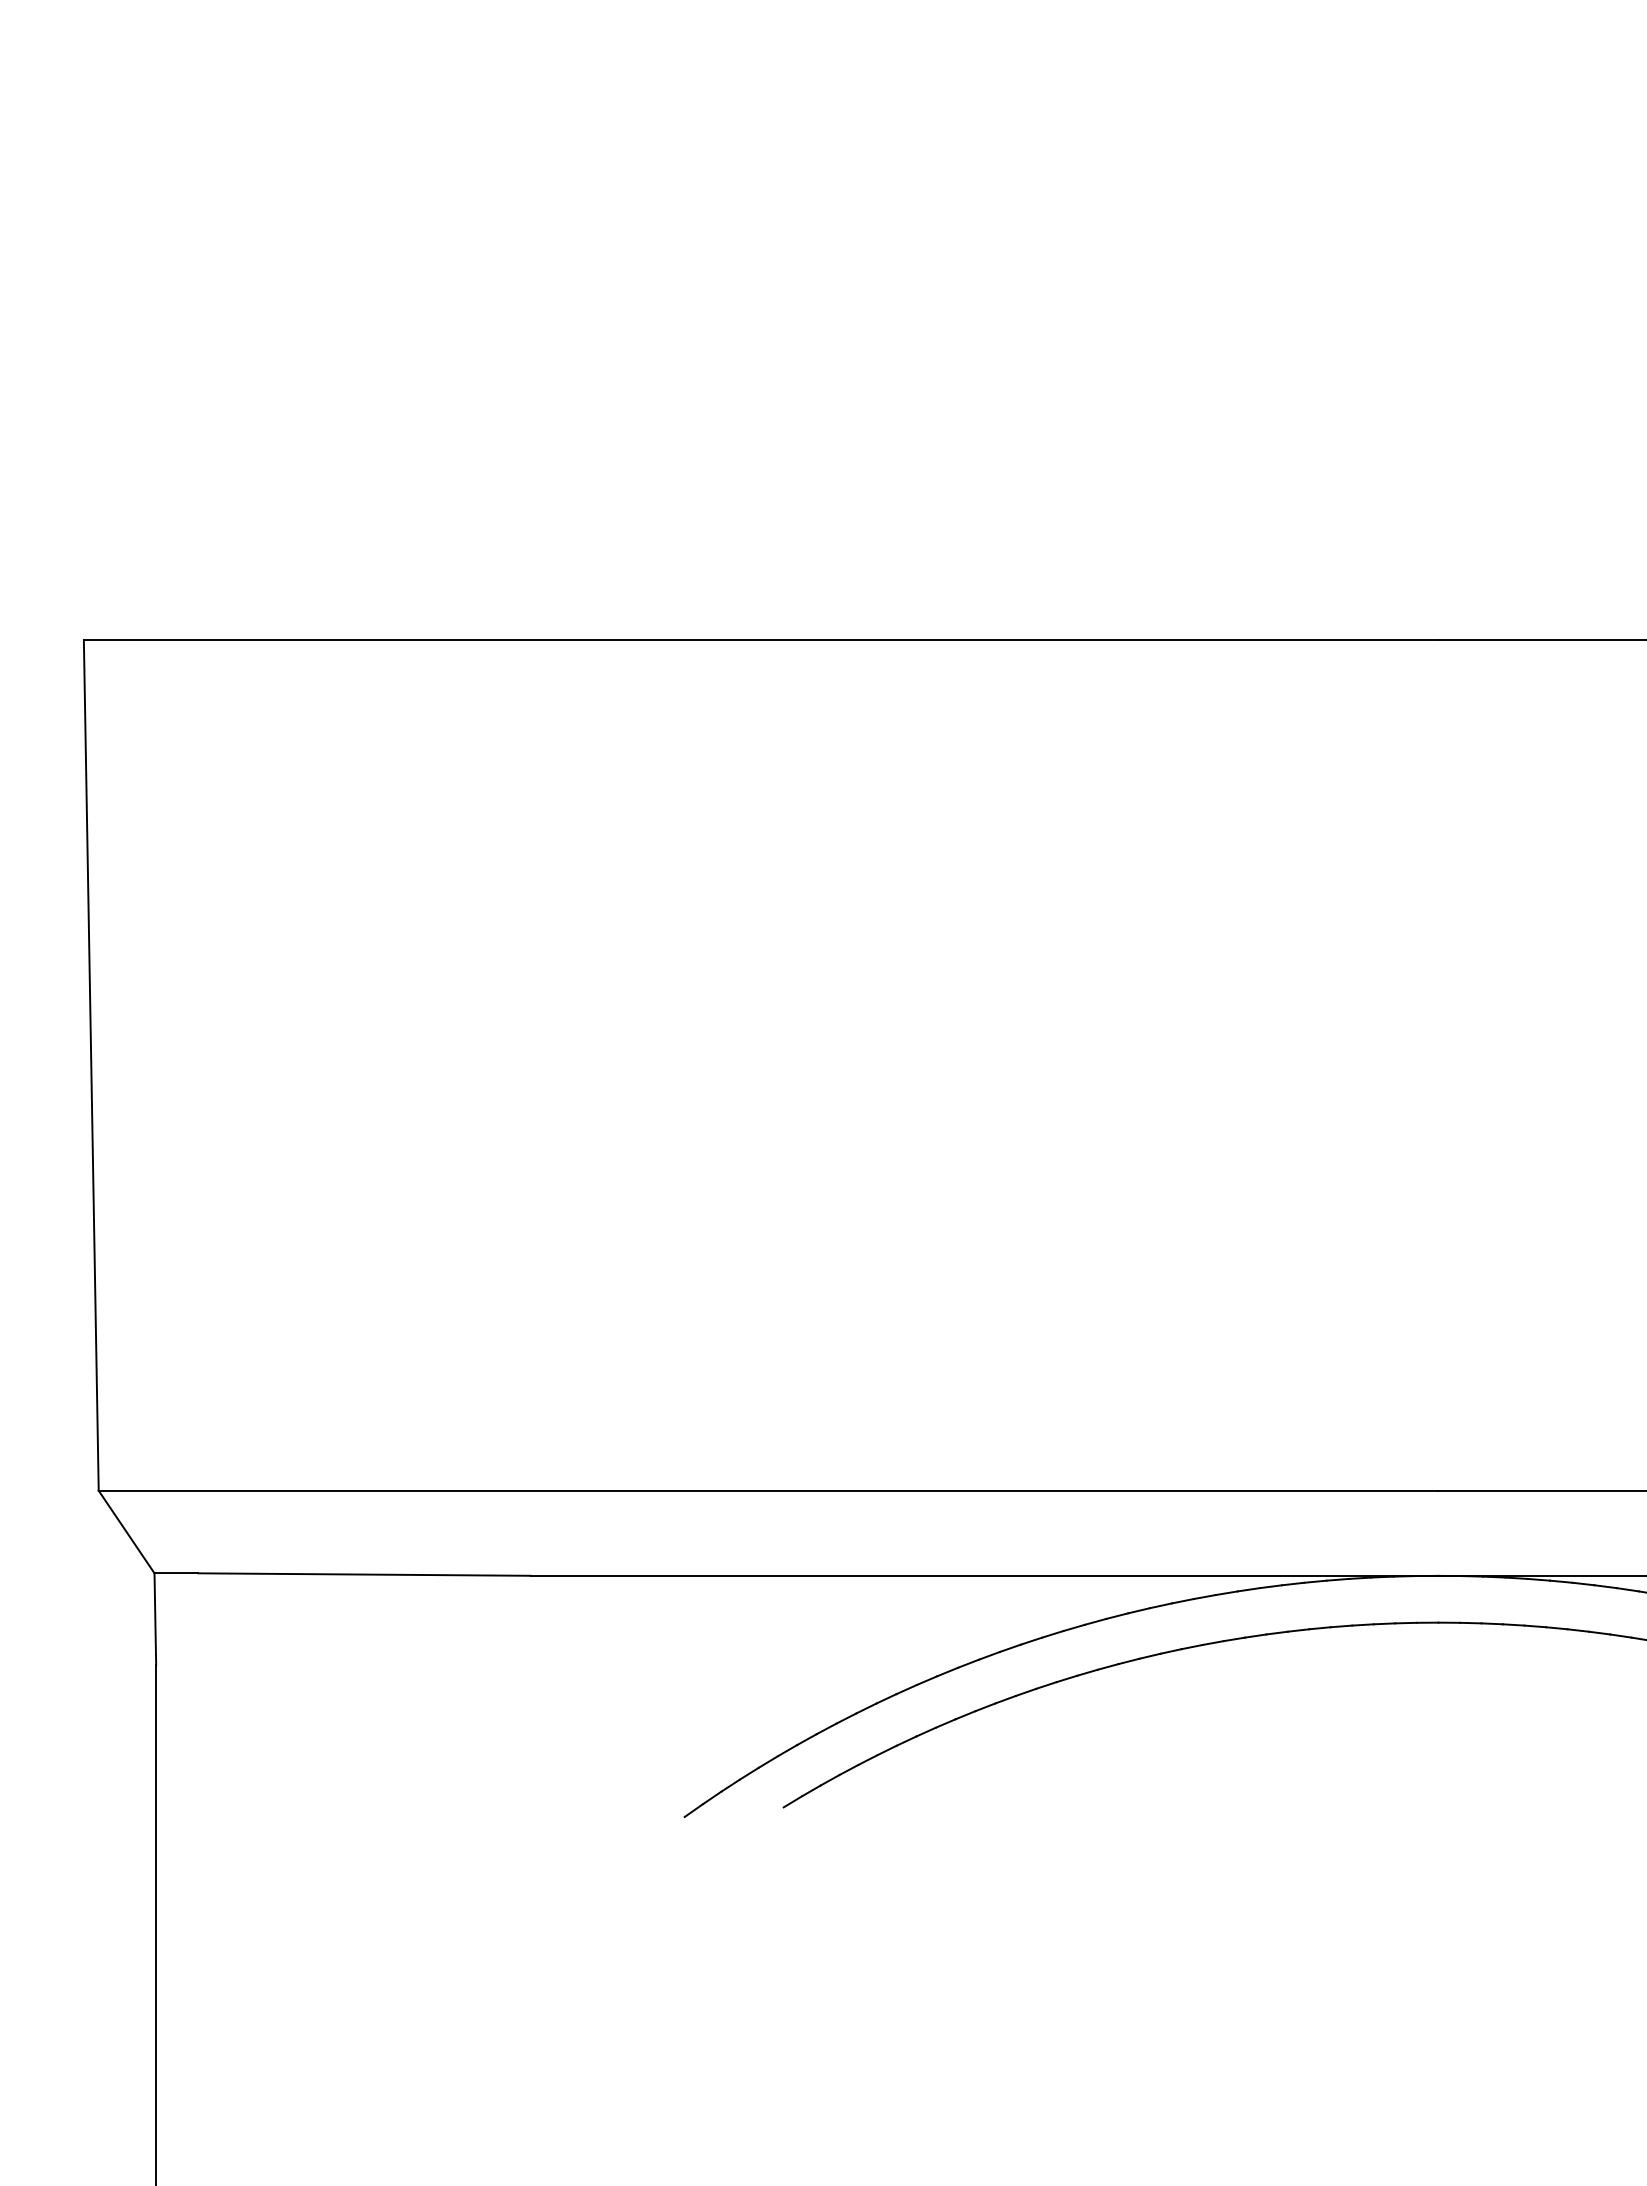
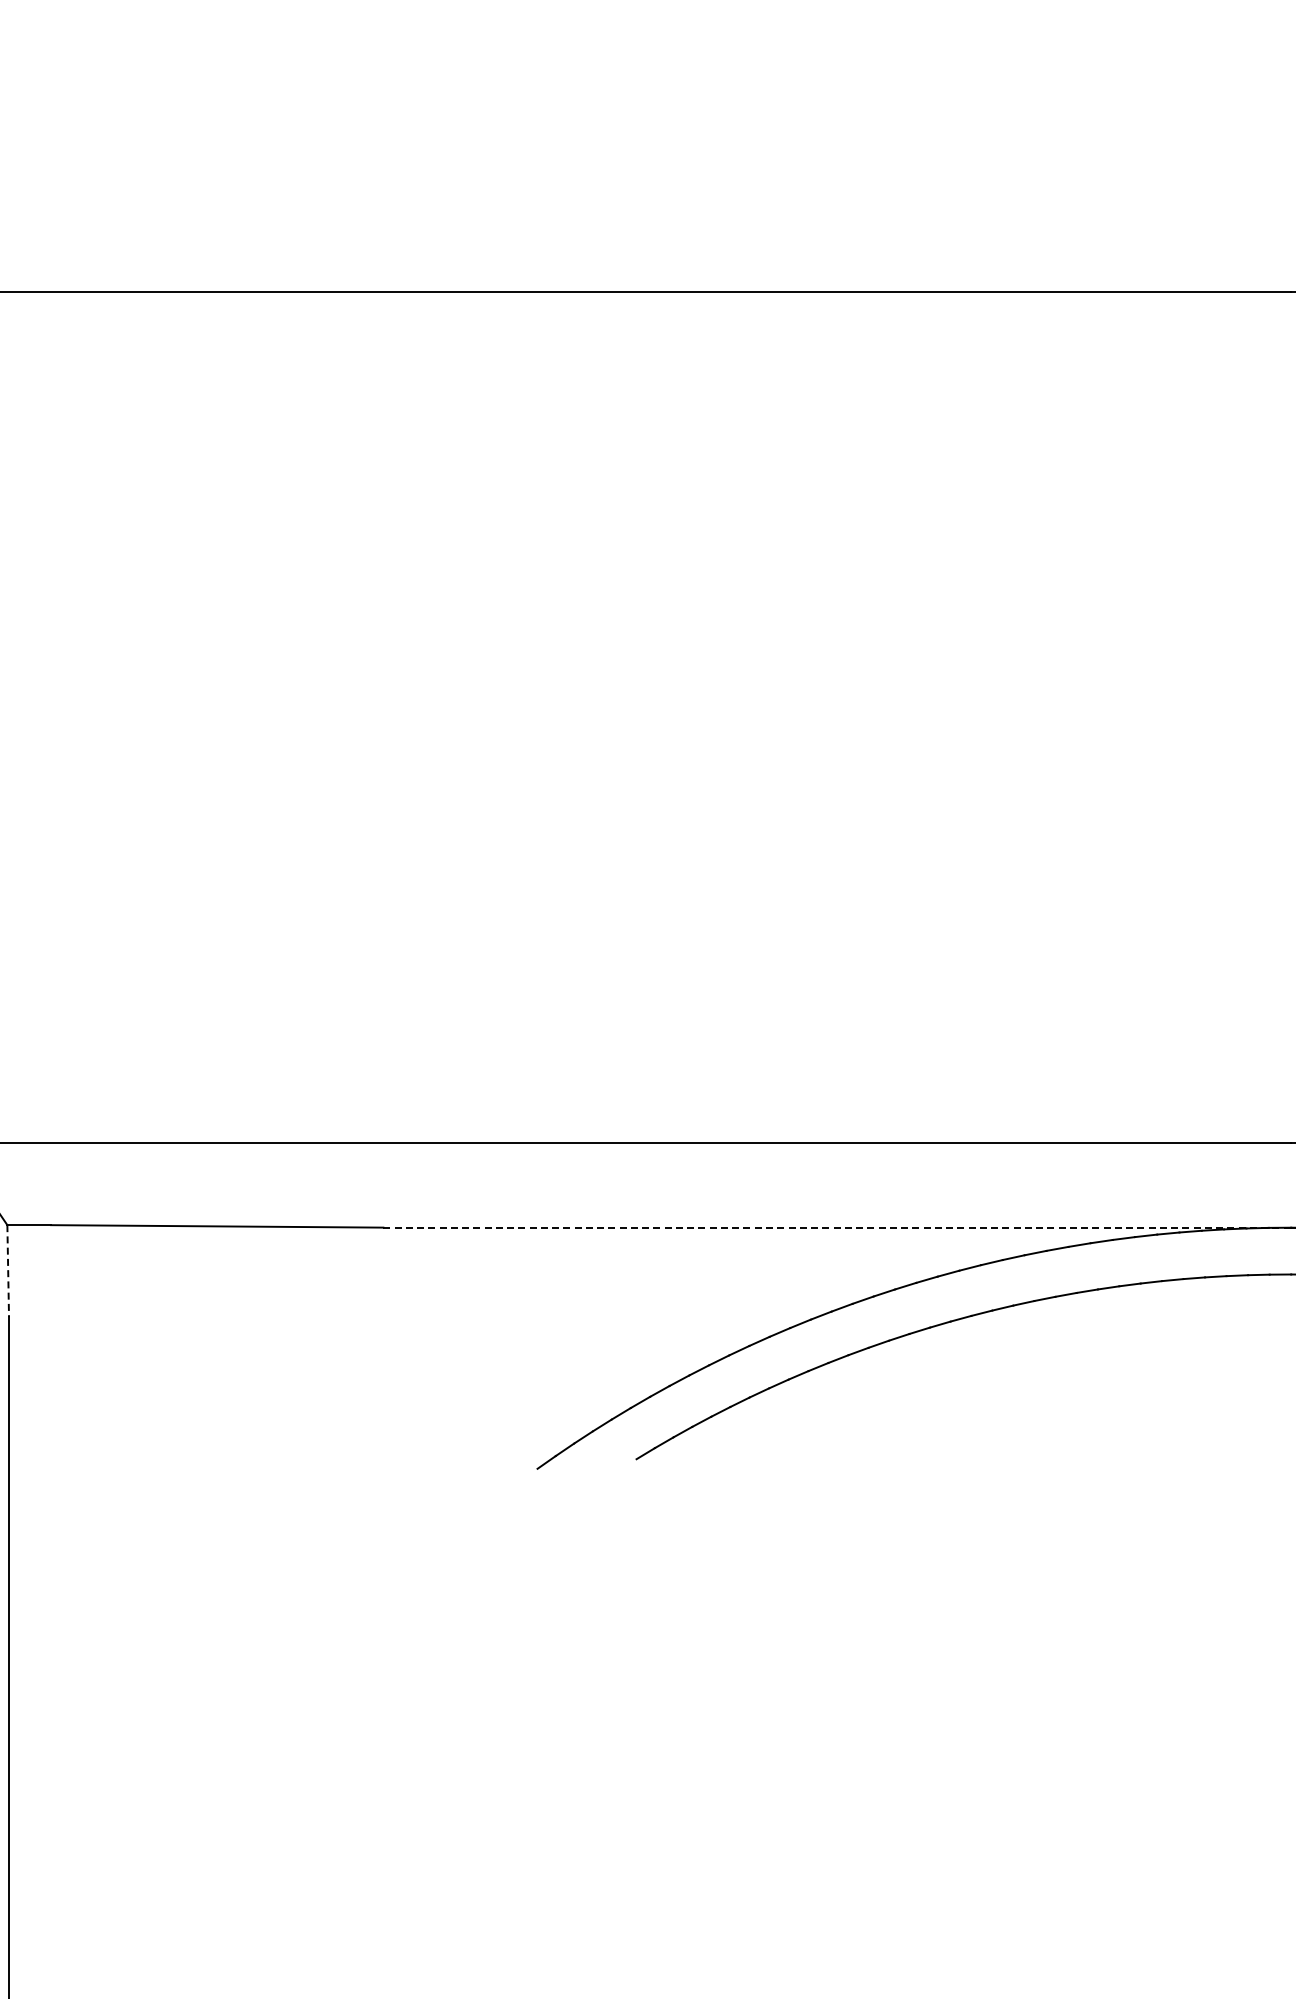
line: (984, 1575) -> (837, 1227), solid -> dashed
line: (155, 1619) -> (8, 1271), solid -> dashed

